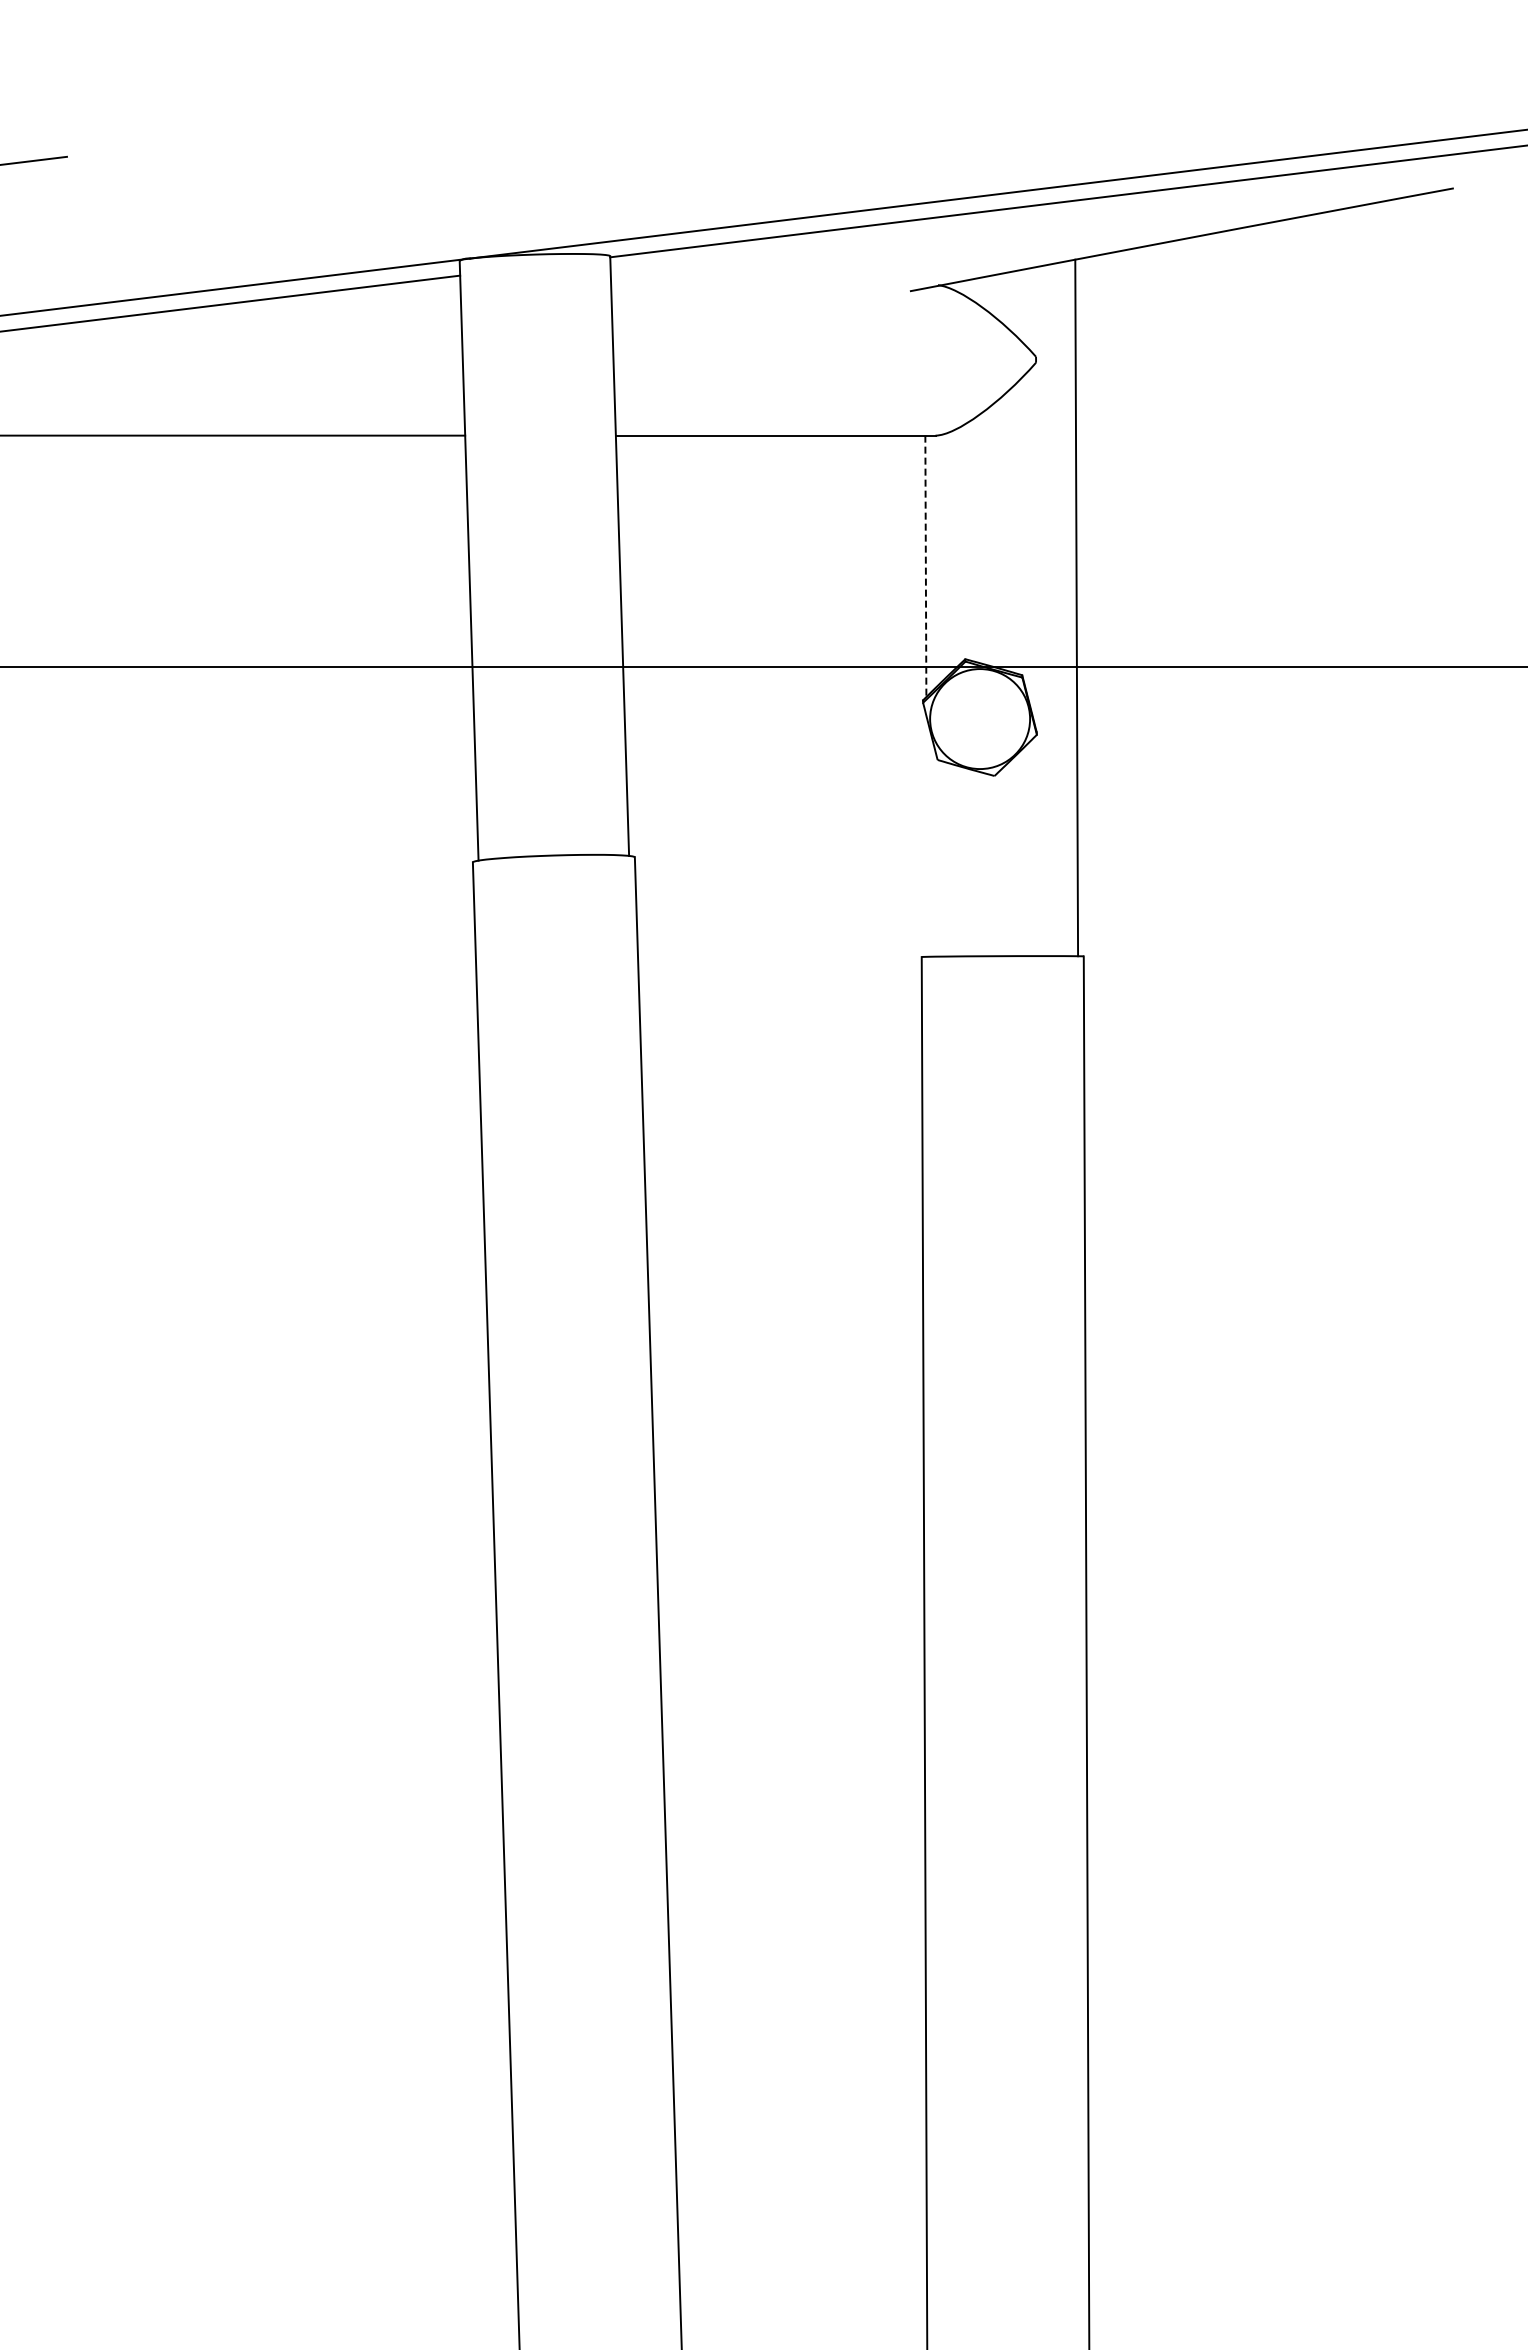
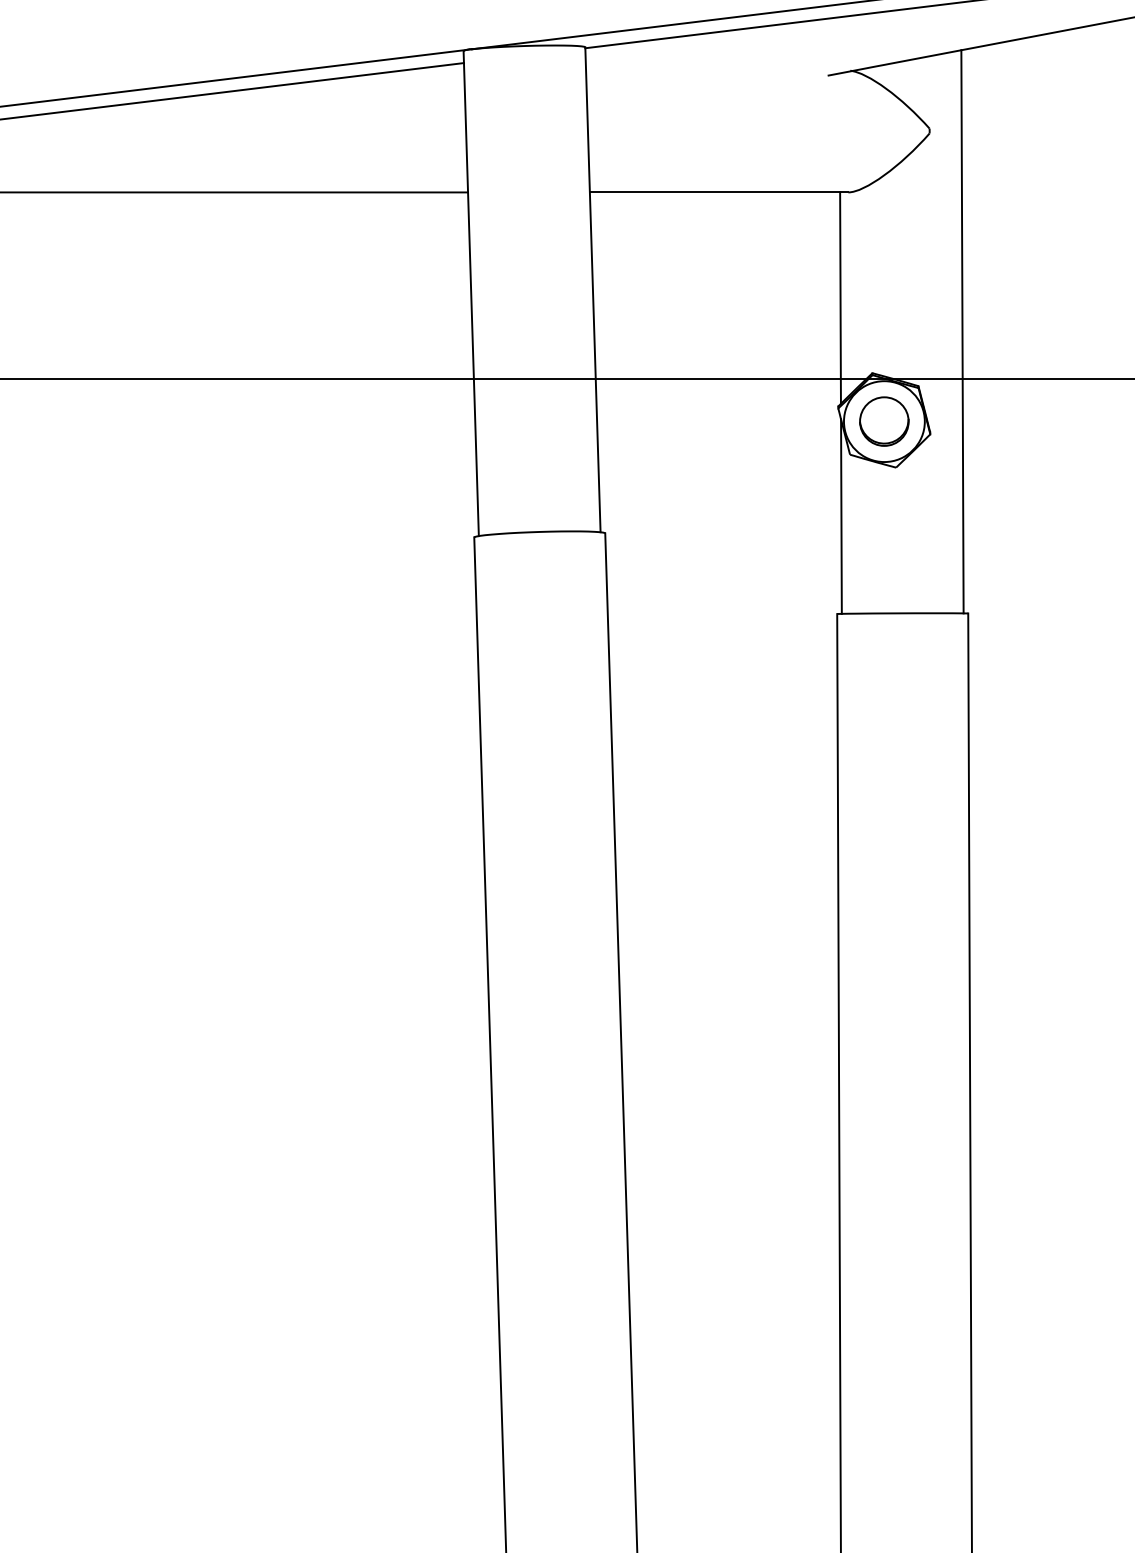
line: (925, 566) -> (840, 298), dashed -> solid
part: (979, 718) -> (883, 421), added
line: (926, 836) -> (841, 516), added

